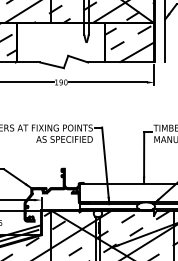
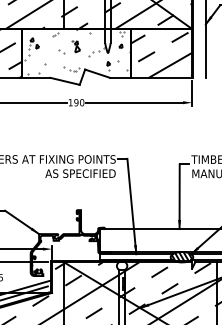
hatch: (62, 41) -> (77, 51), added
hatch: (145, 206) -> (181, 257), added

